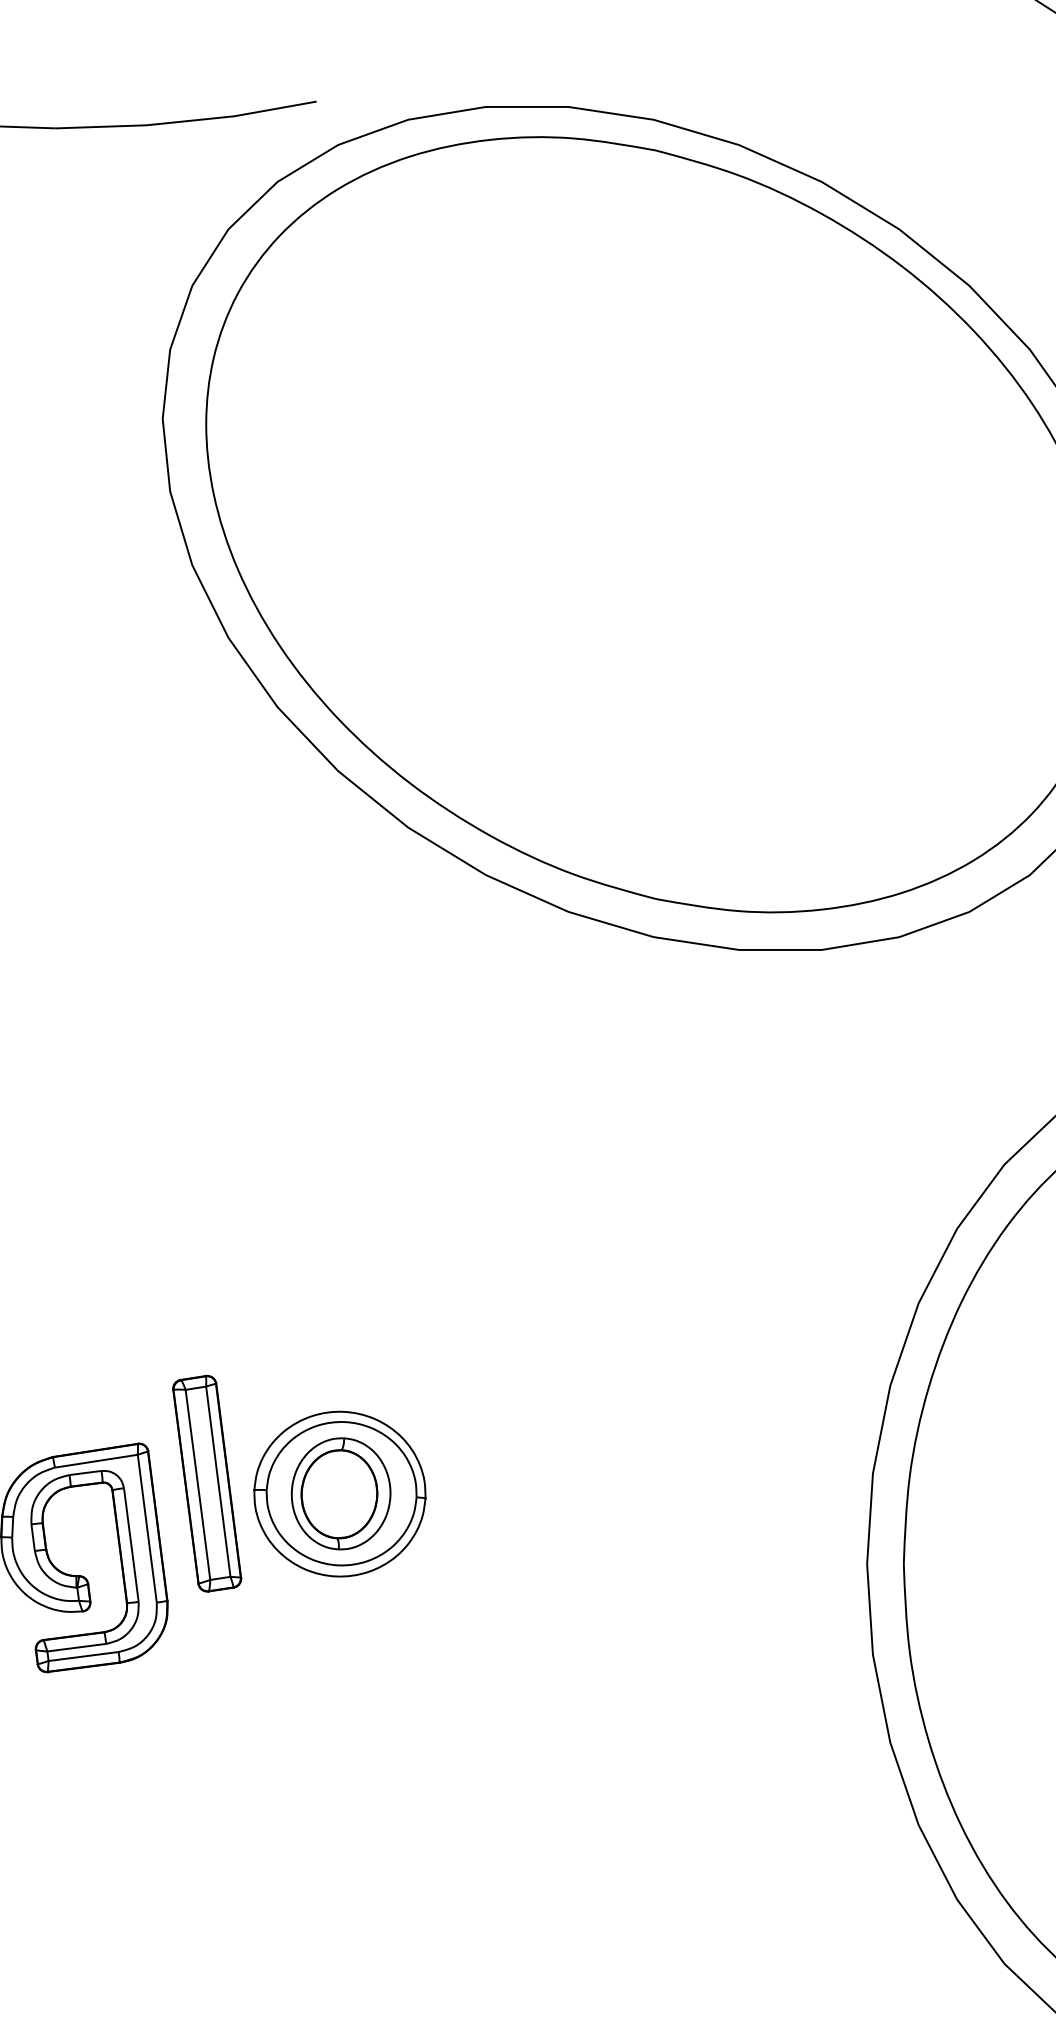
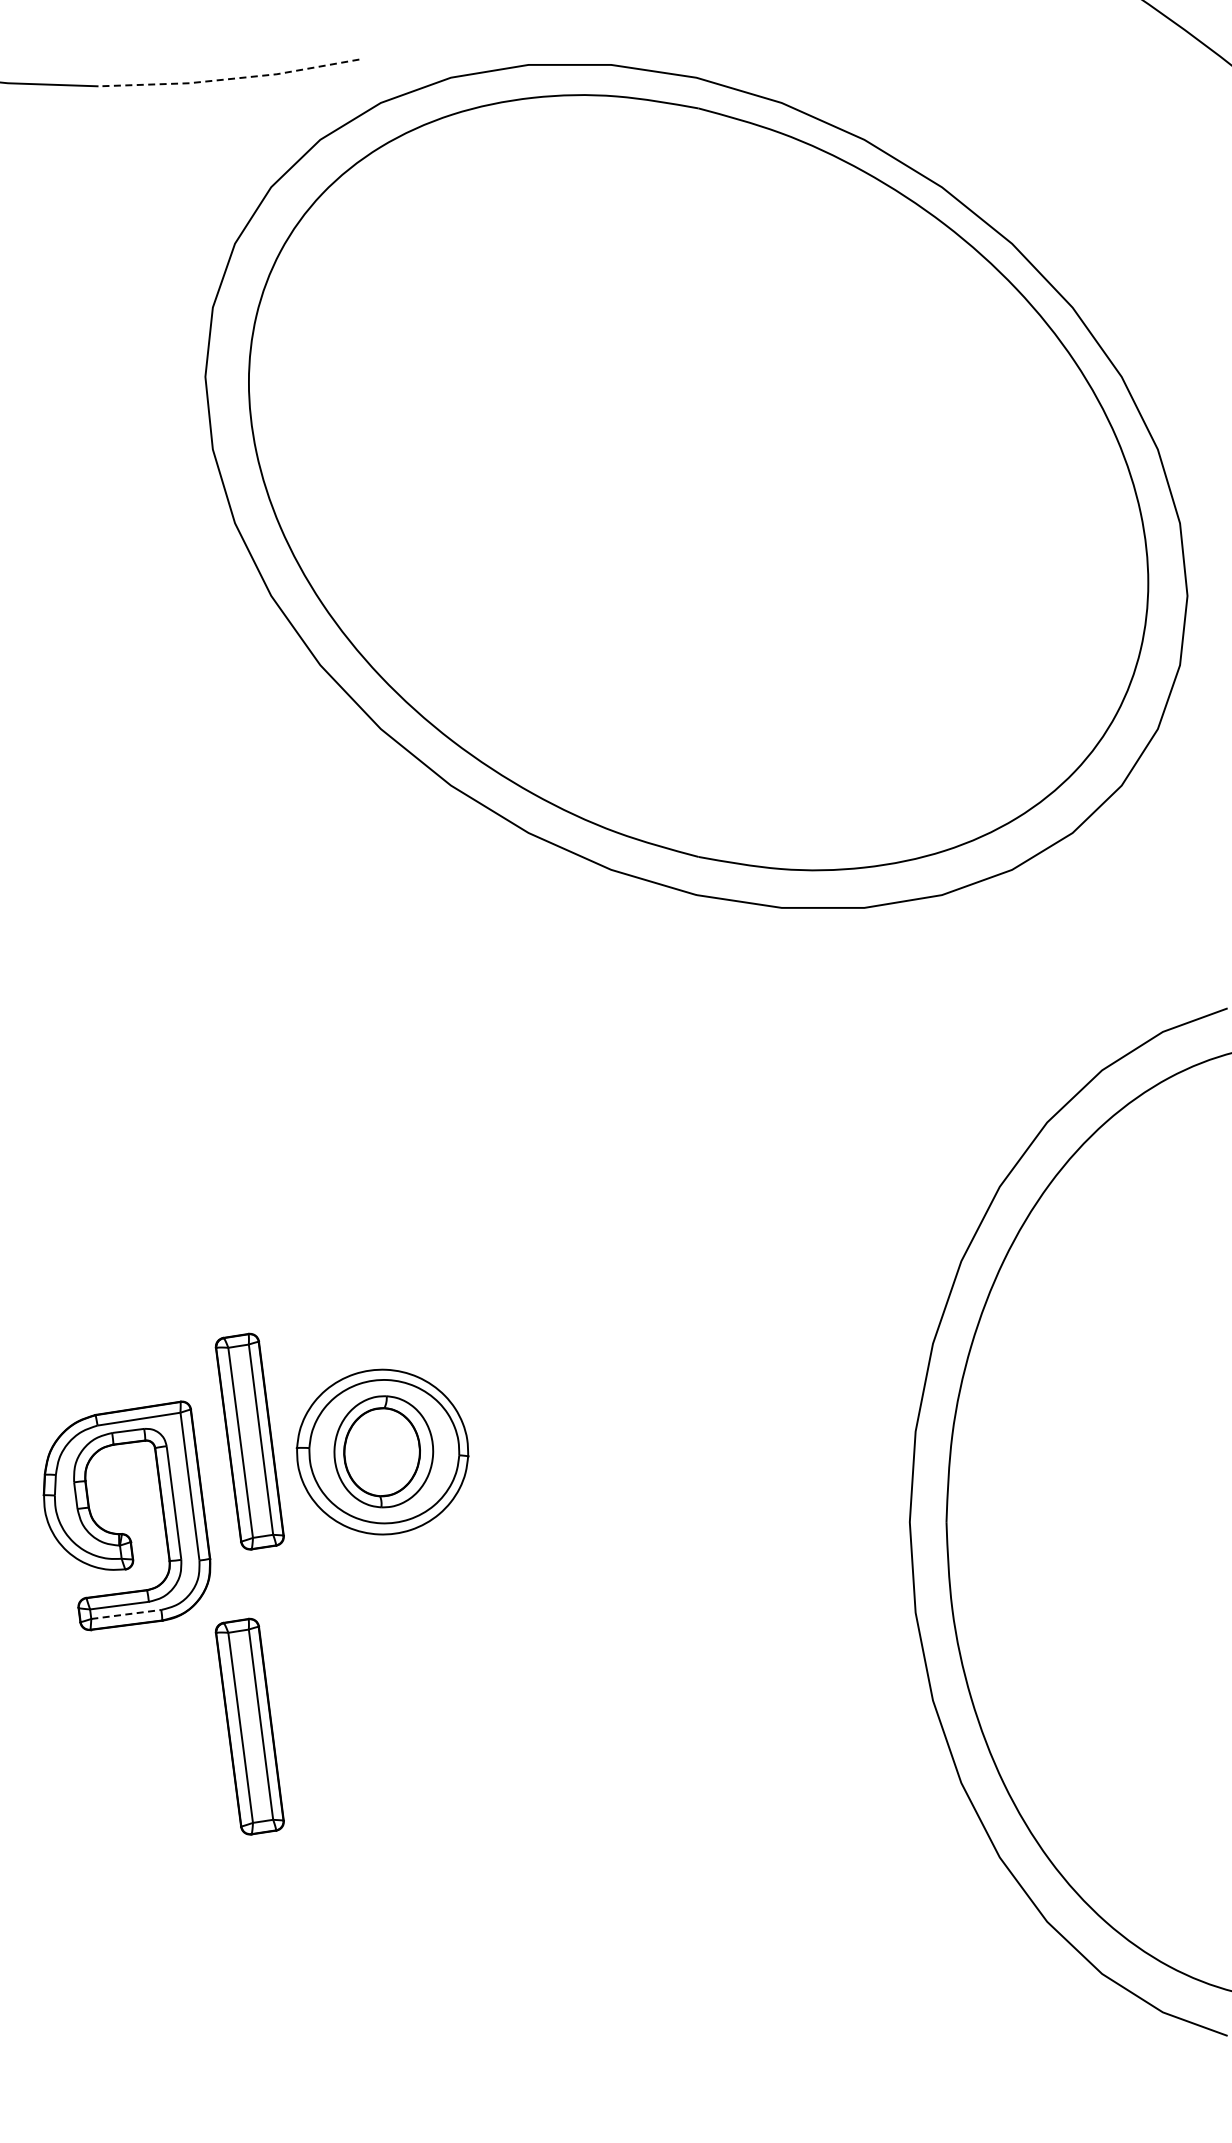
line: (186, 121) -> (229, 79), solid -> dashed
line: (83, 1656) -> (126, 1614), solid -> dashed
part: (206, 1768) -> (249, 1726), added

